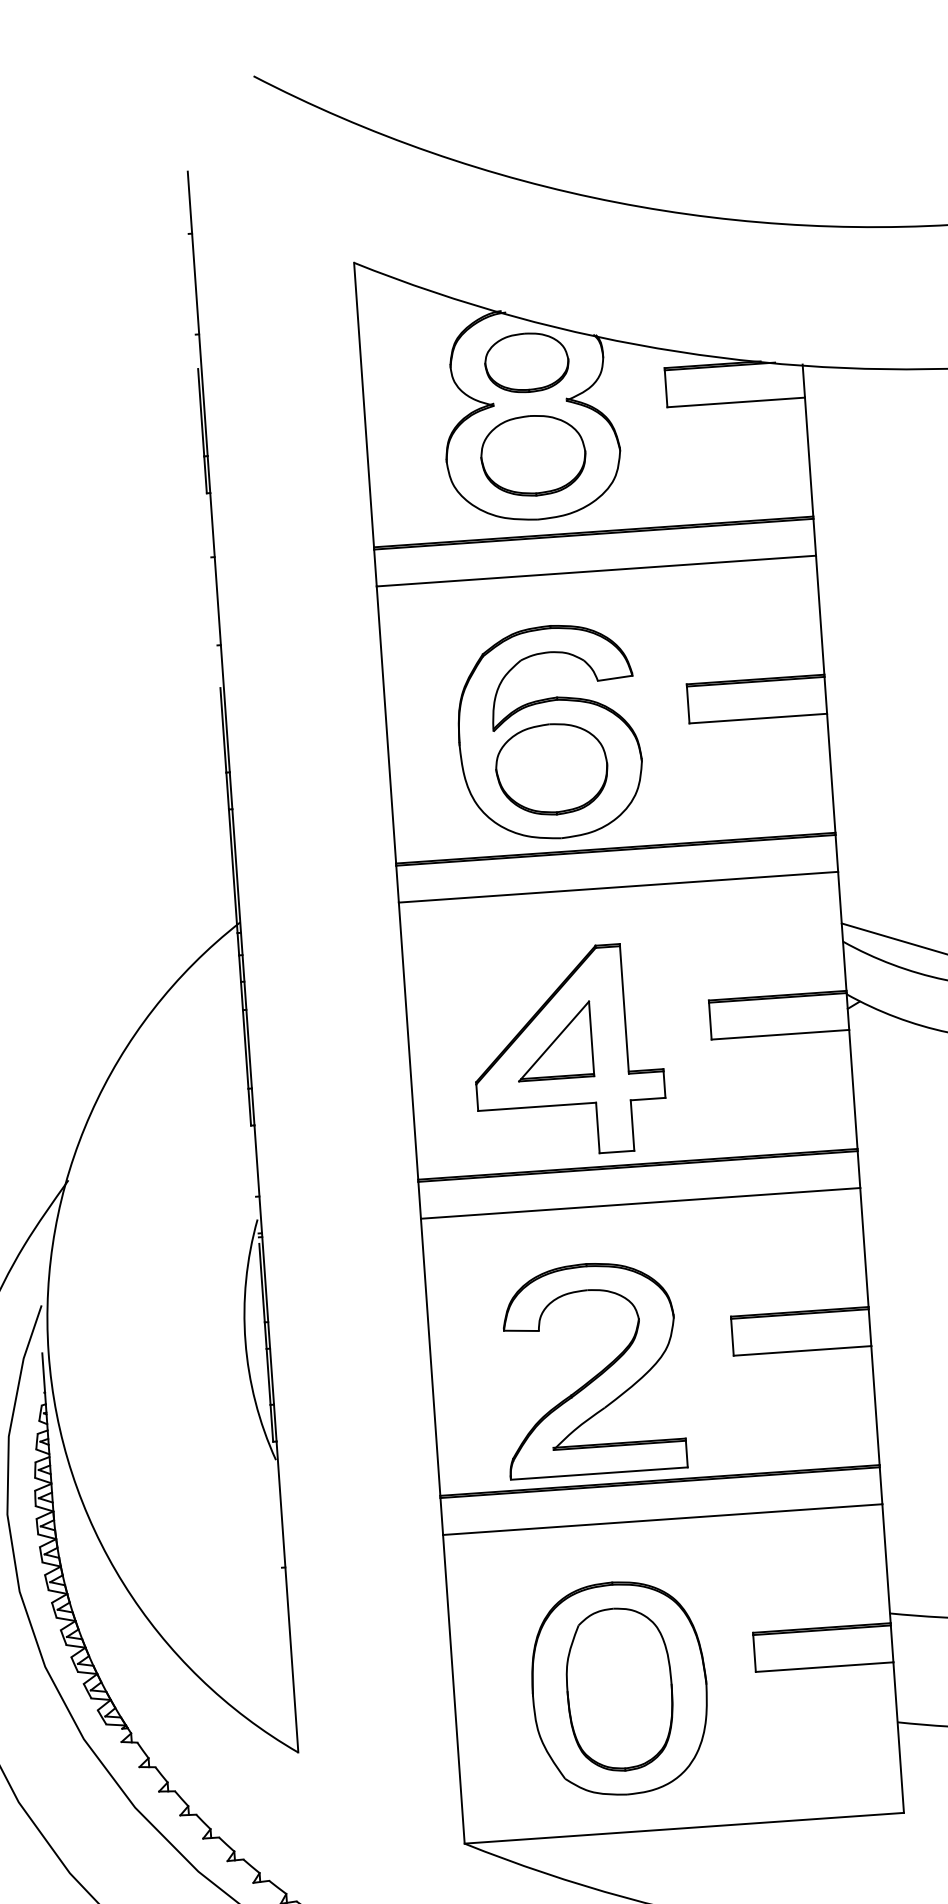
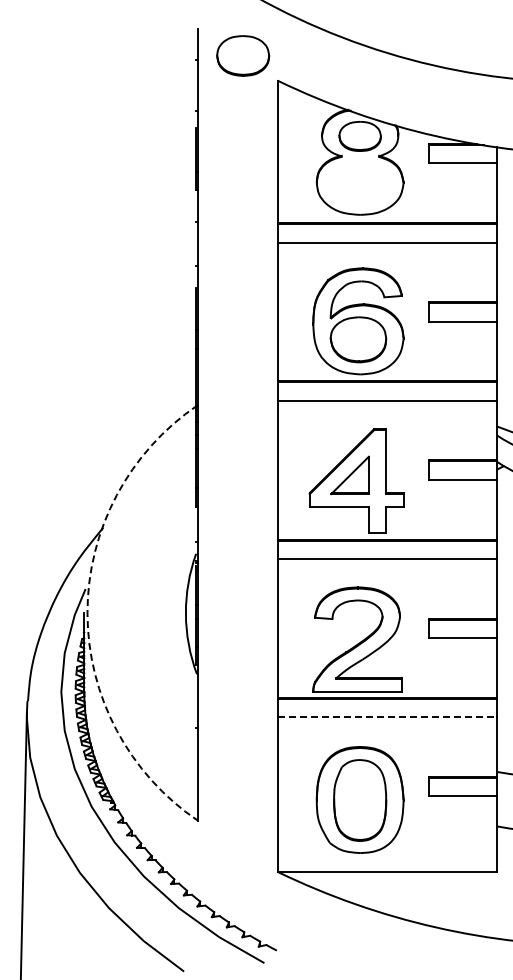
part: (533, 454) -> (243, 55), moved
arc: (48, 1352) -> (87, 612), solid -> dashed
line: (662, 1519) -> (387, 717), solid -> dashed

